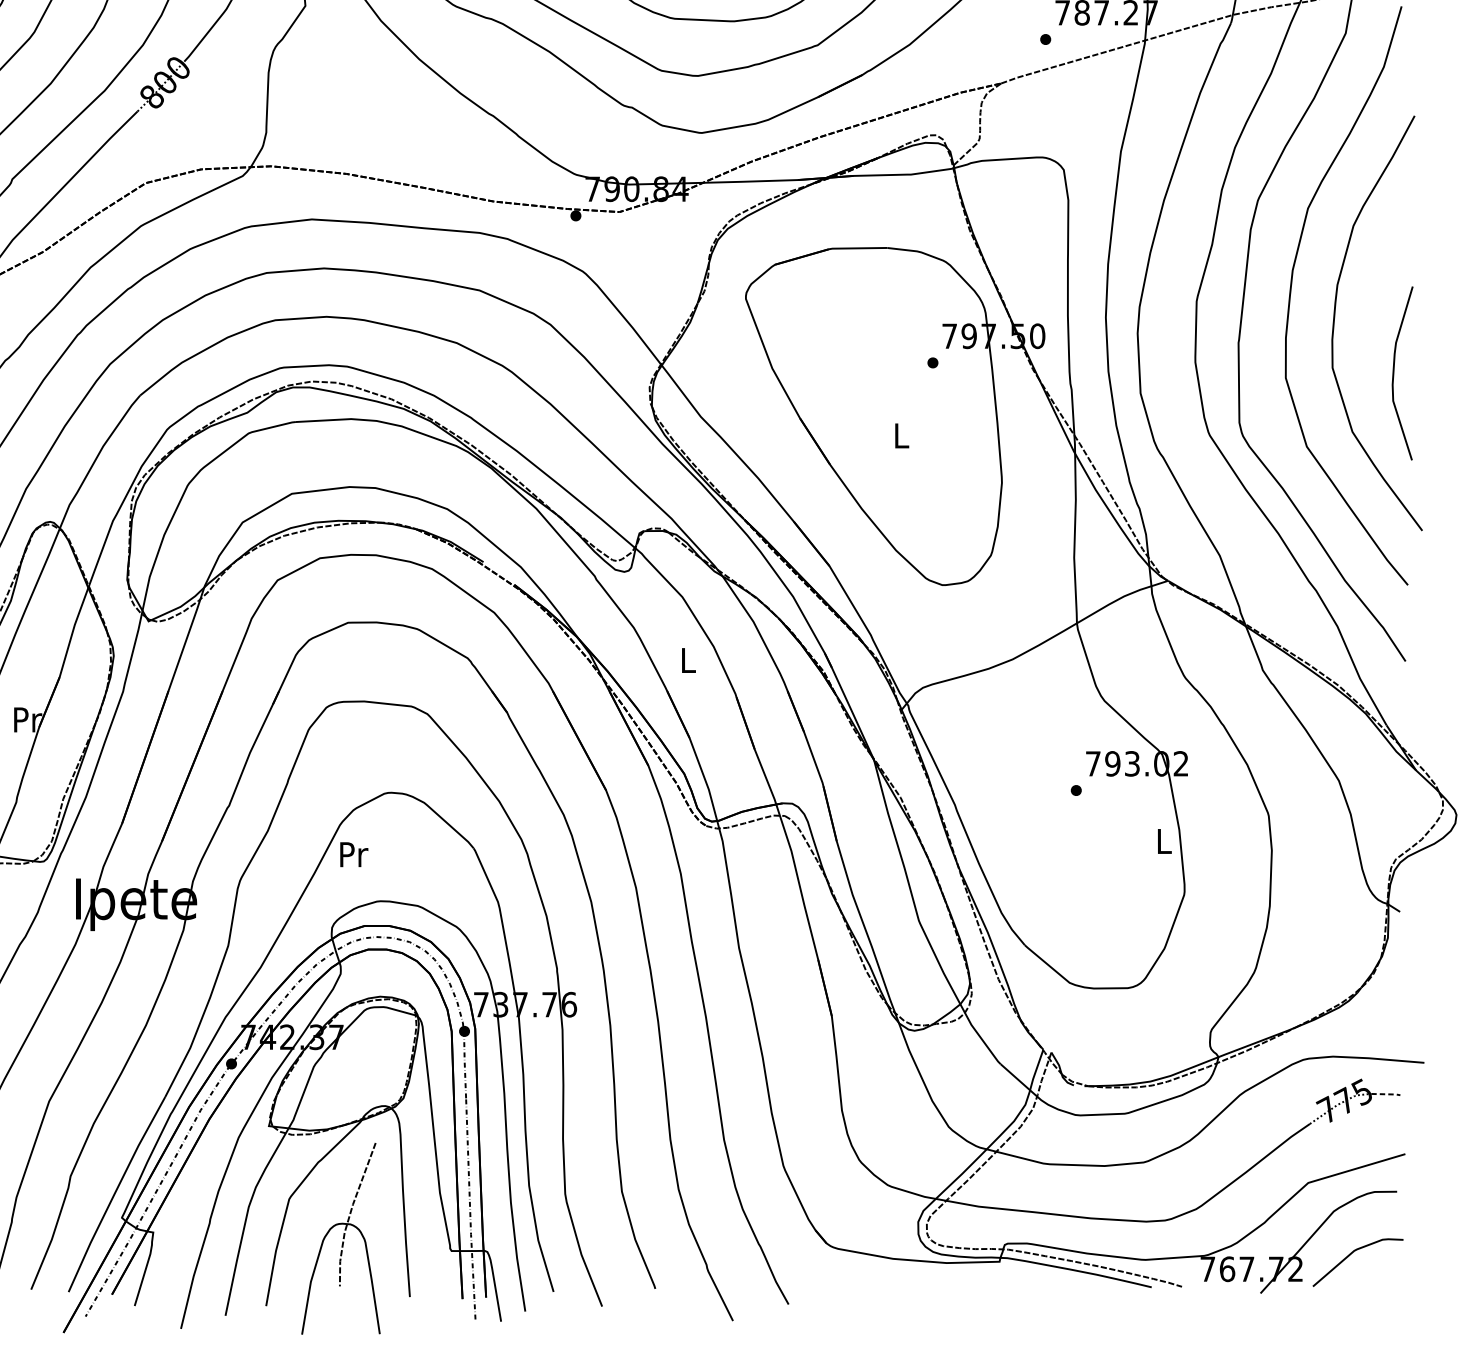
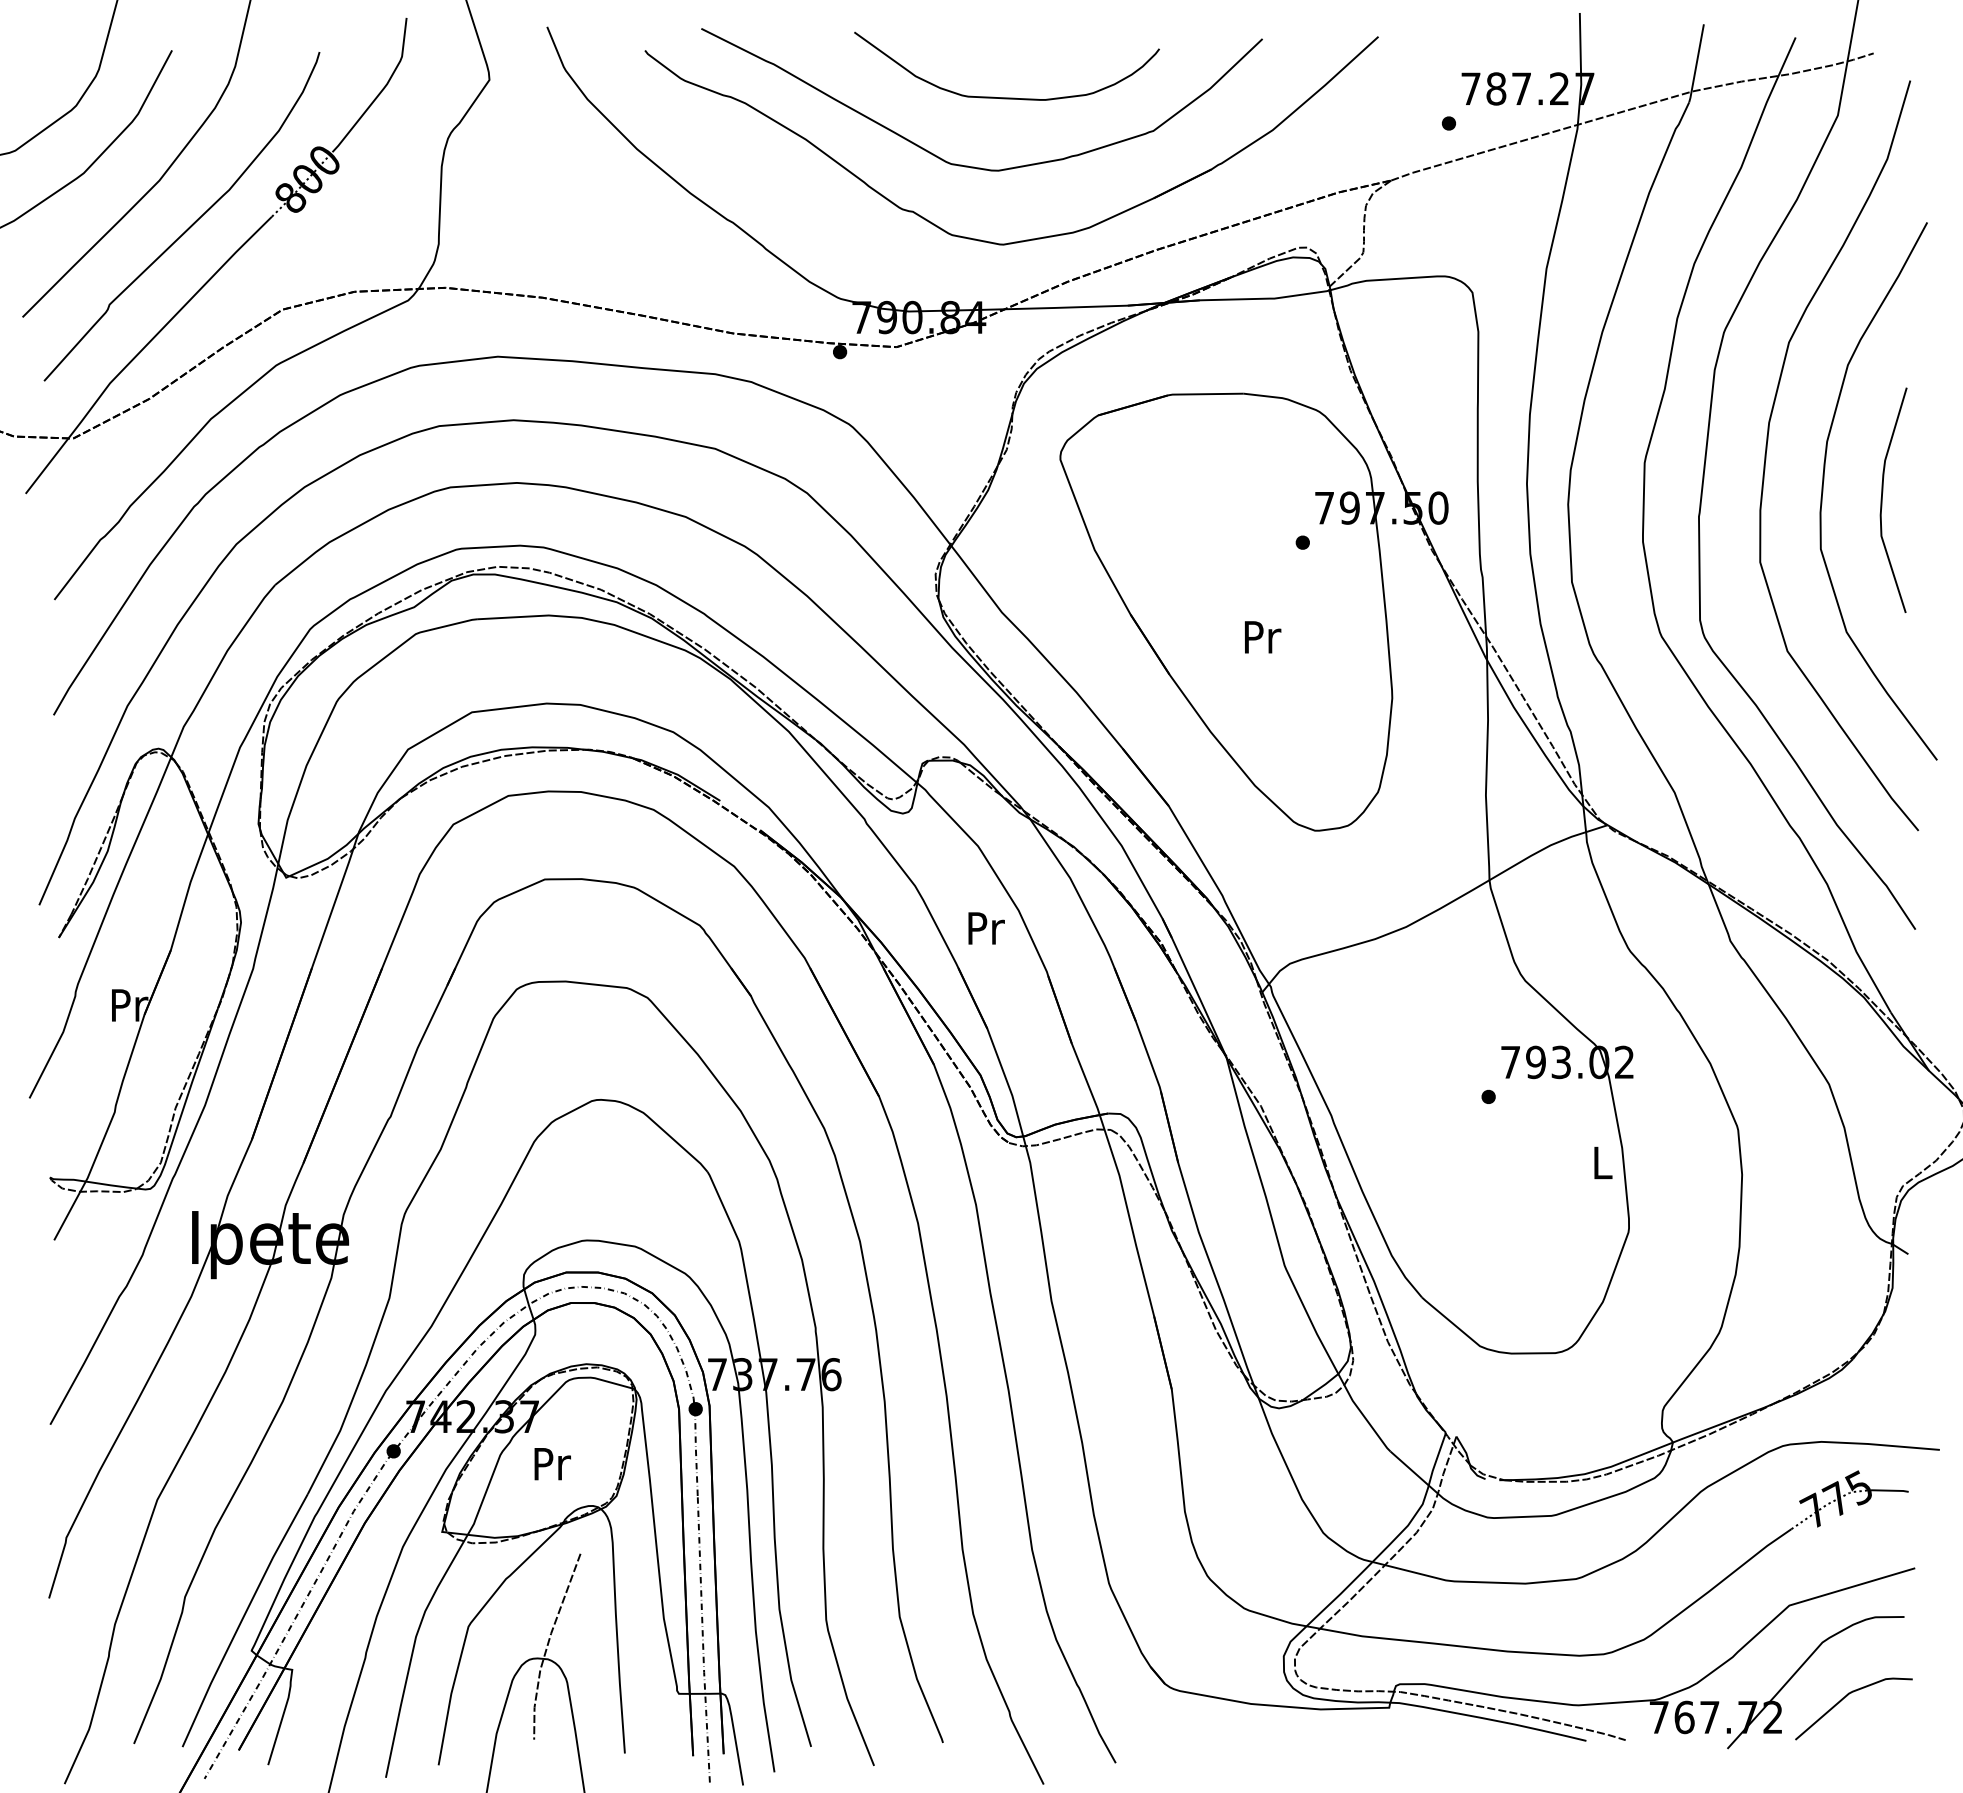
curve: (1394, 372) -> (1882, 499), moved
text: (901, 436) -> (1262, 637), L -> Pr
text: (688, 660) -> (986, 928), L -> Pr
text: (354, 854) -> (552, 1464), moved
line: (1386, 1094) -> (1890, 1490), dashed -> solid

